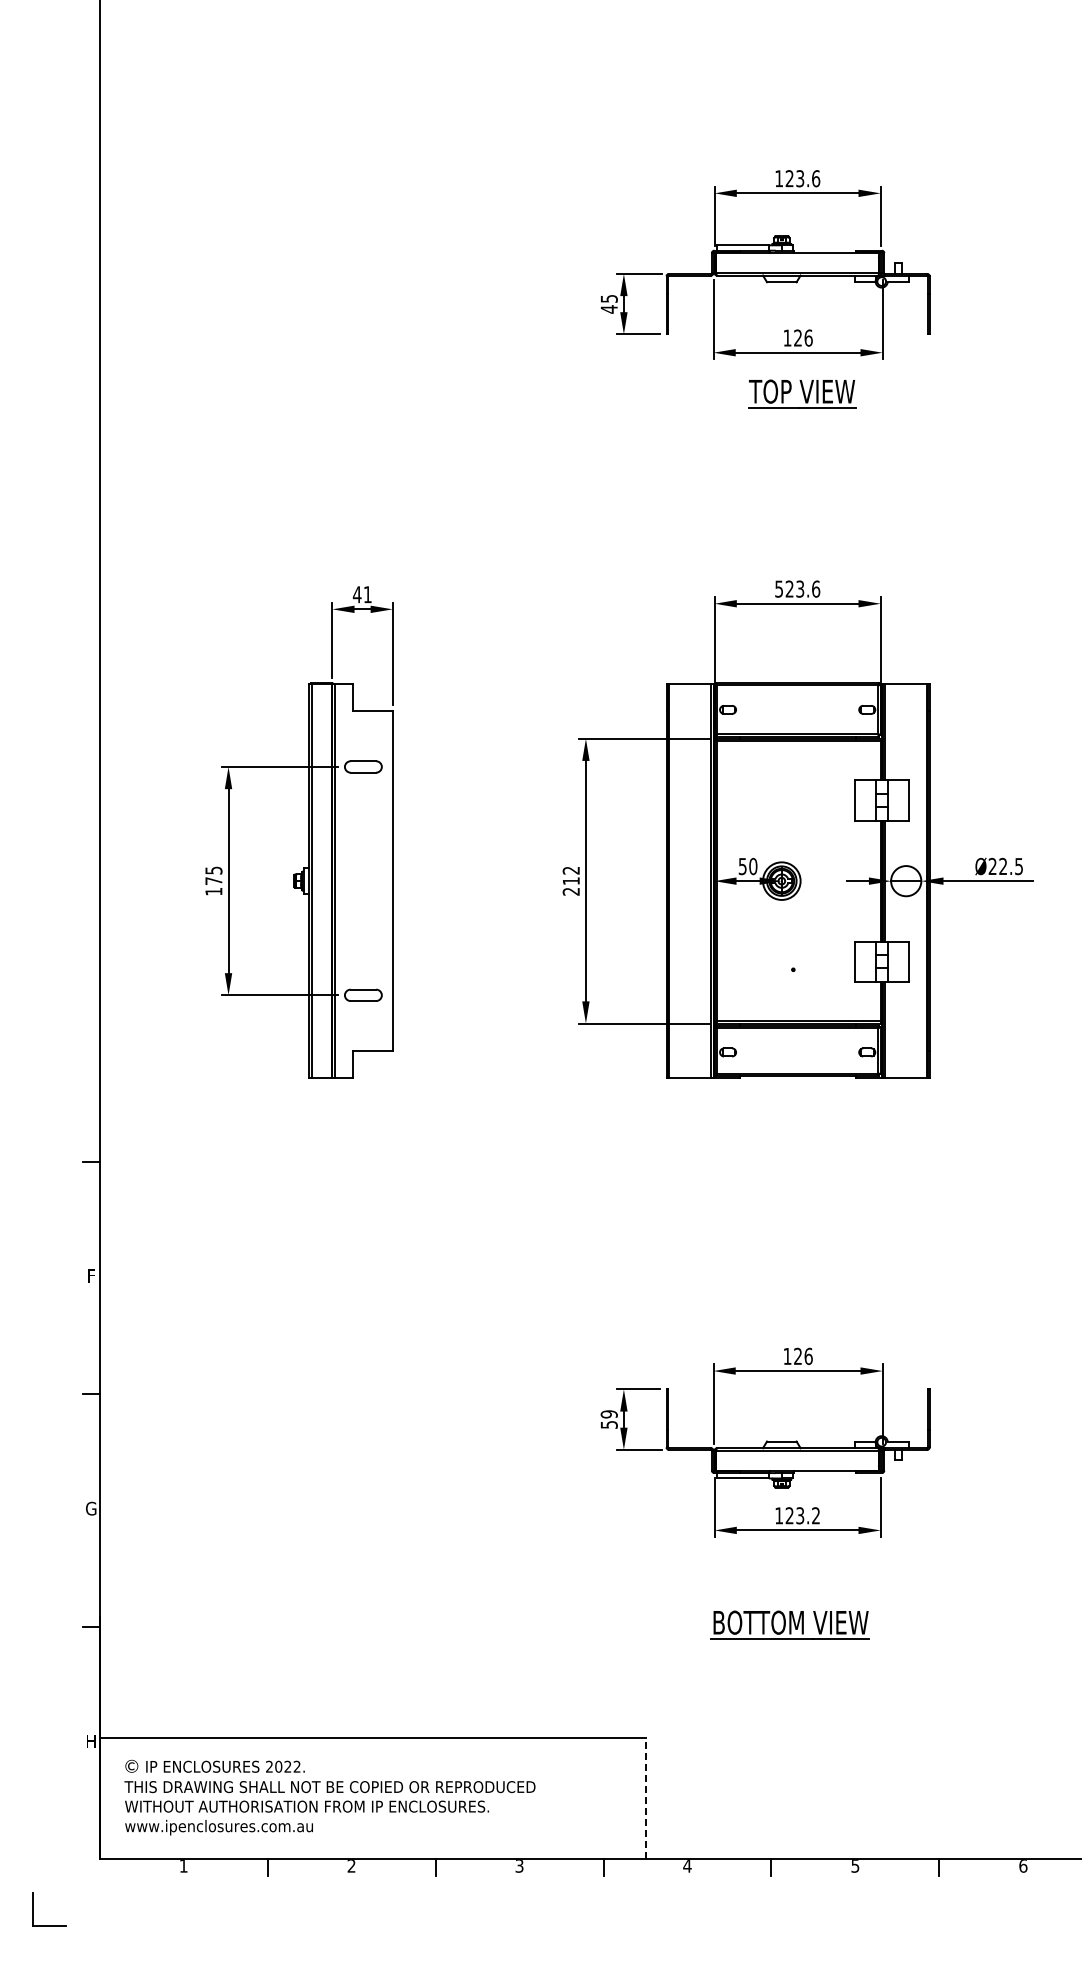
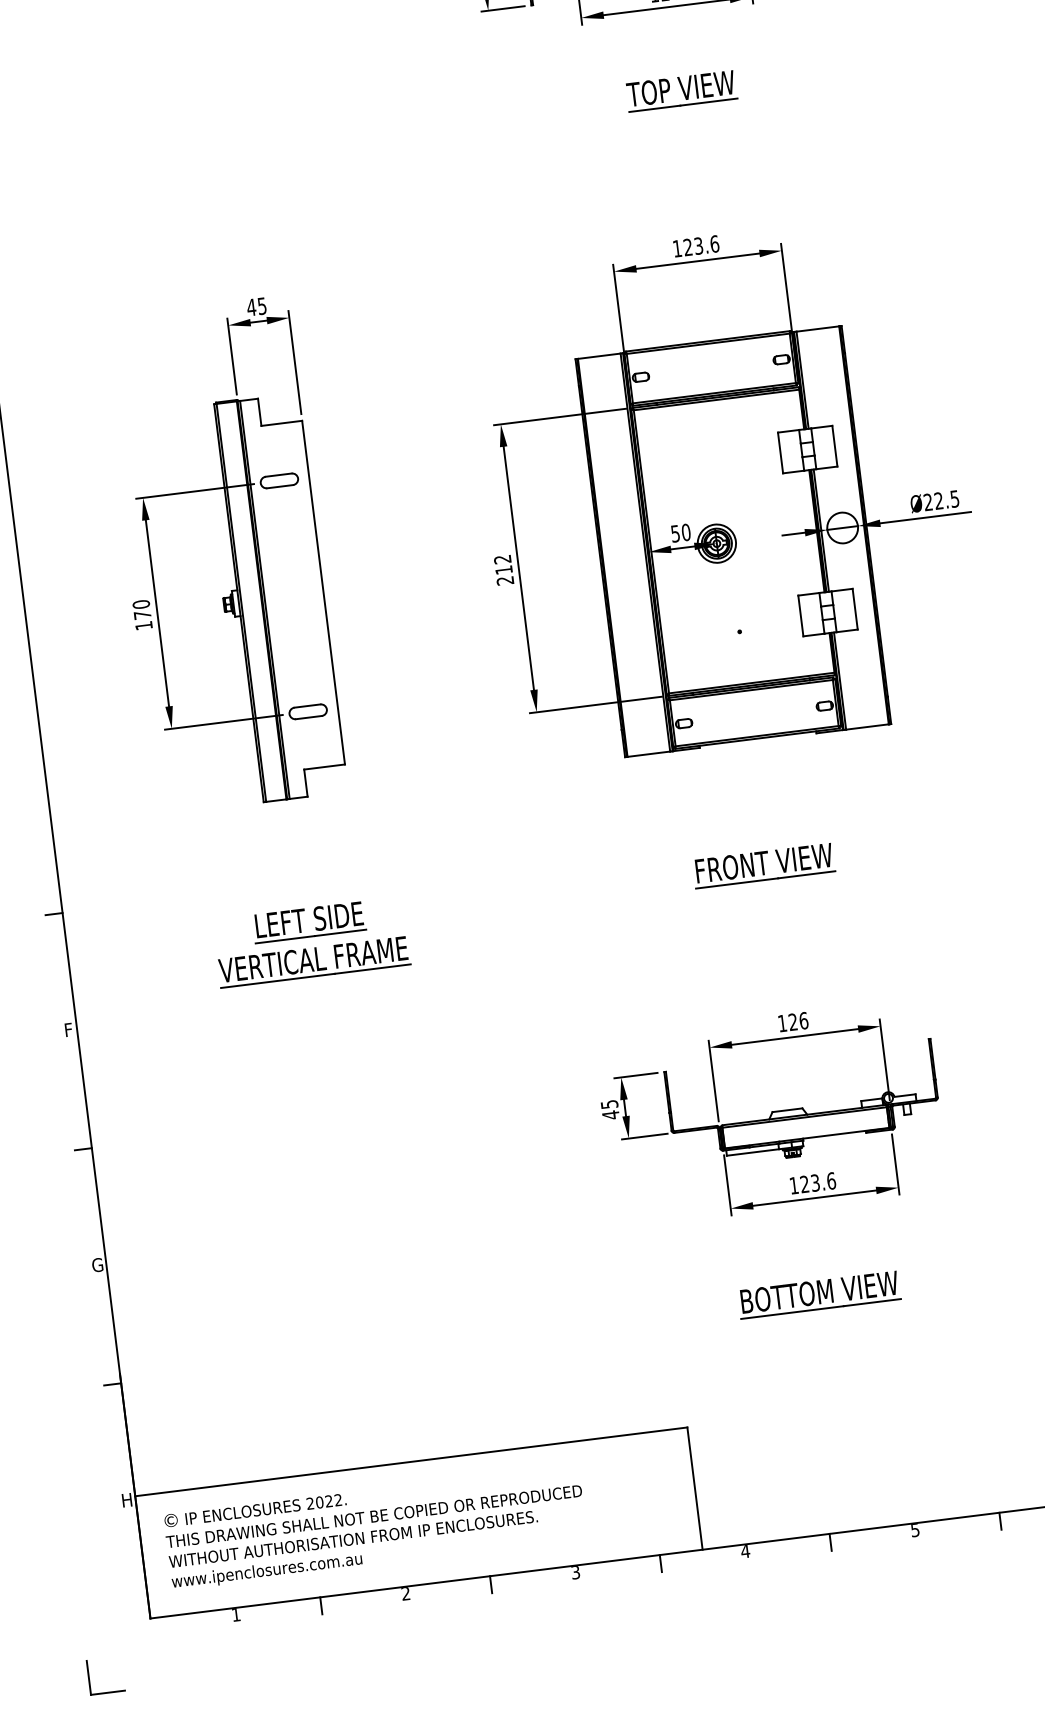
part: (802, 393) -> (681, 90), moved
text: (778, 588) -> (676, 248), 523.6 -> 123.6
text: (367, 594) -> (261, 306), 41 -> 45
text: (213, 870) -> (140, 604), 175 -> 170
part: (788, 1200) -> (763, 865), added
part: (338, 1220) -> (311, 942), added
text: (608, 1419) -> (609, 1109), 59 -> 45
text: (816, 1515) -> (831, 1180), 123.2 -> 123.6
line: (645, 1798) -> (694, 1488), dashed -> solid

